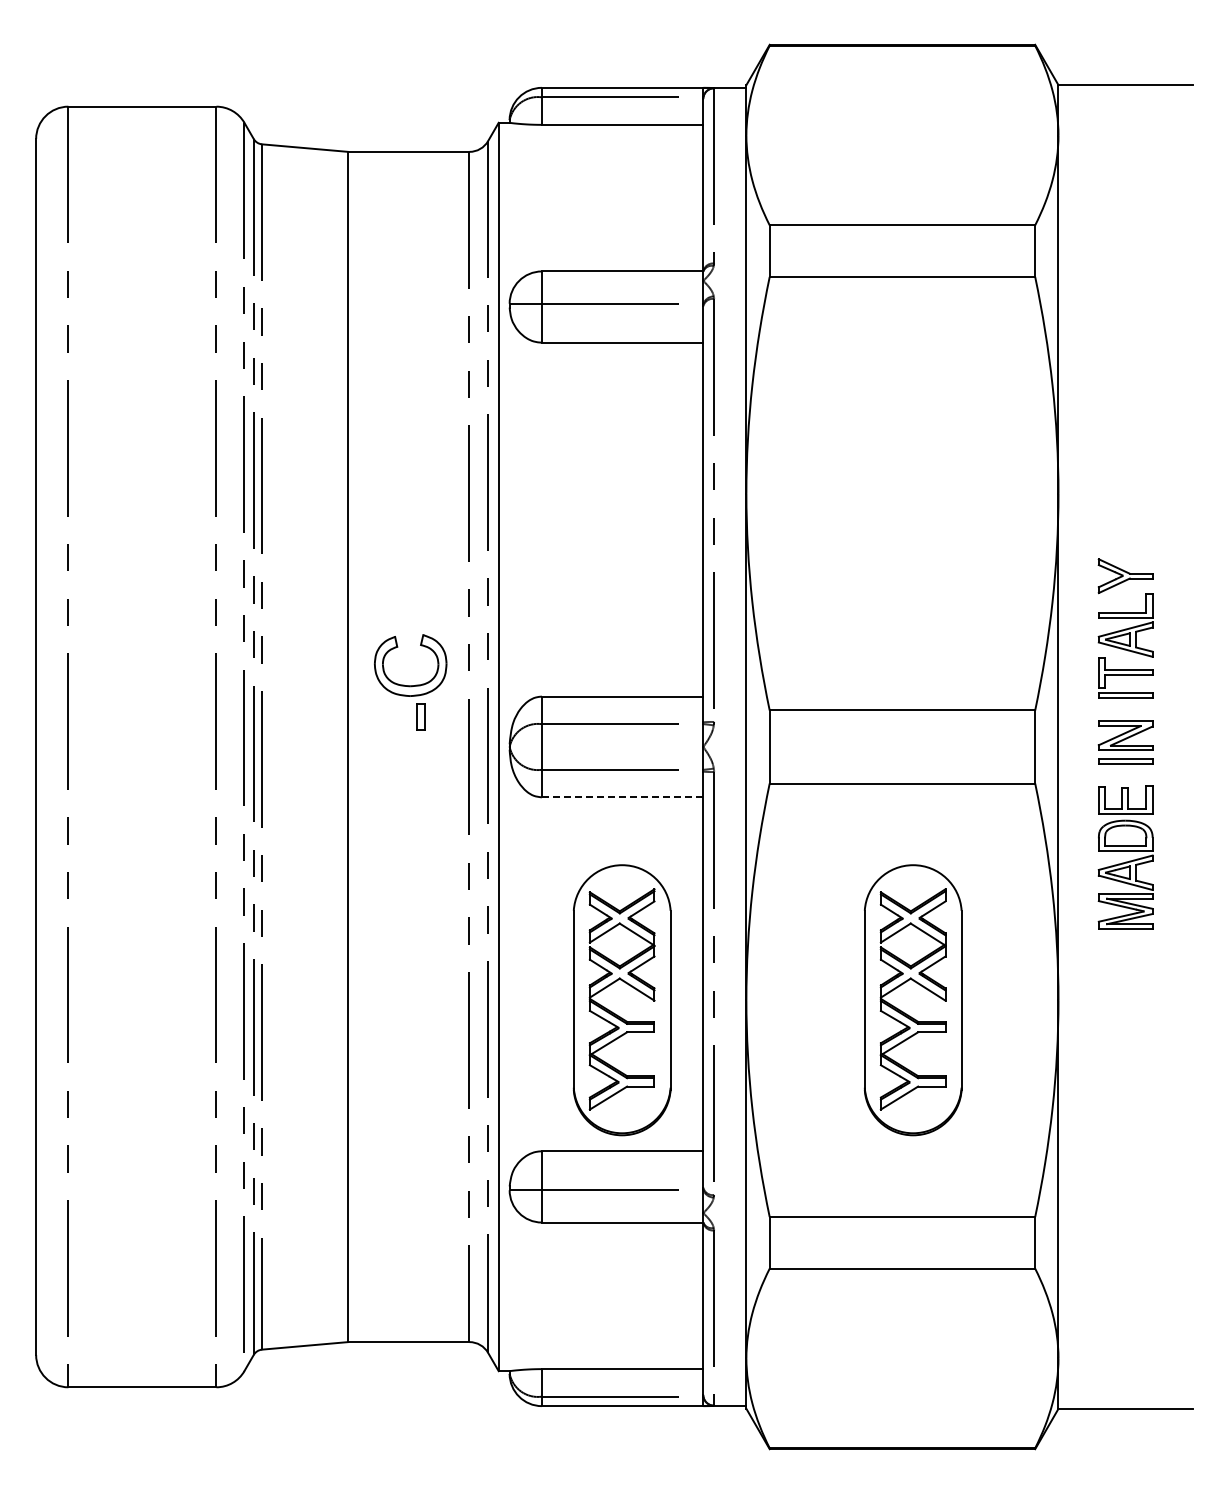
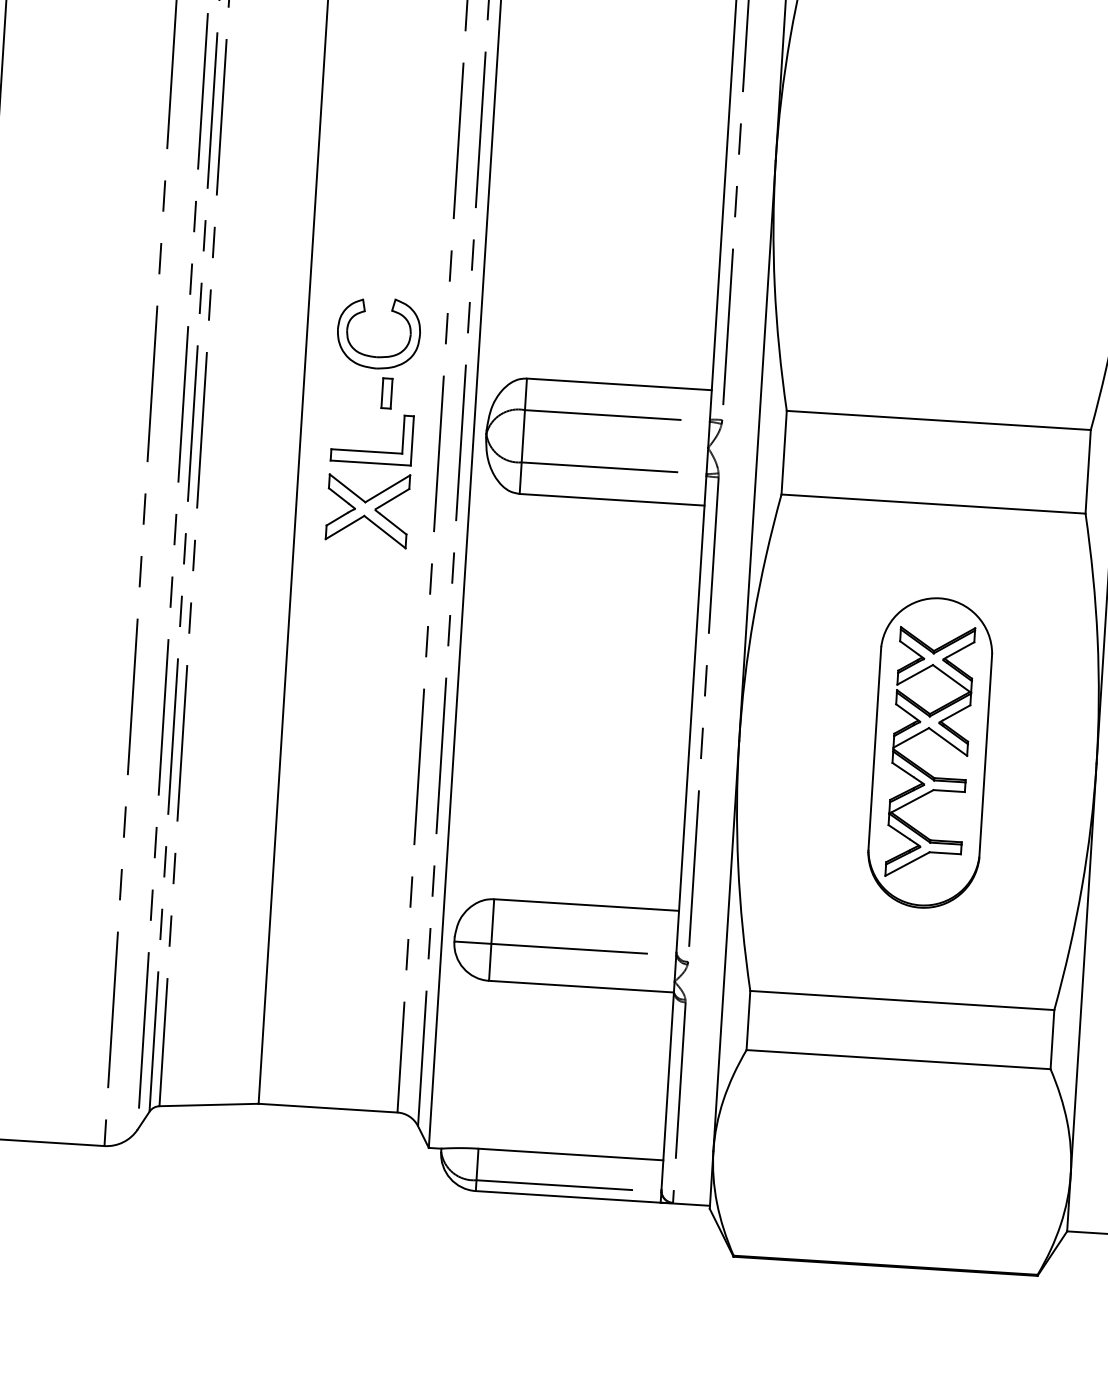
line: (622, 797) -> (611, 499), dashed -> solid
part: (418, 804) -> (377, 493), added
part: (622, 1000) -> (597, 732), removed

